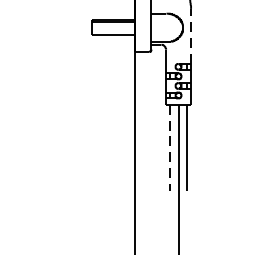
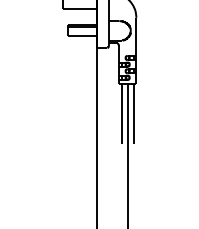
line: (191, 35) -> (136, 36), dashed -> solid
line: (169, 148) -> (121, 114), dashed -> solid

